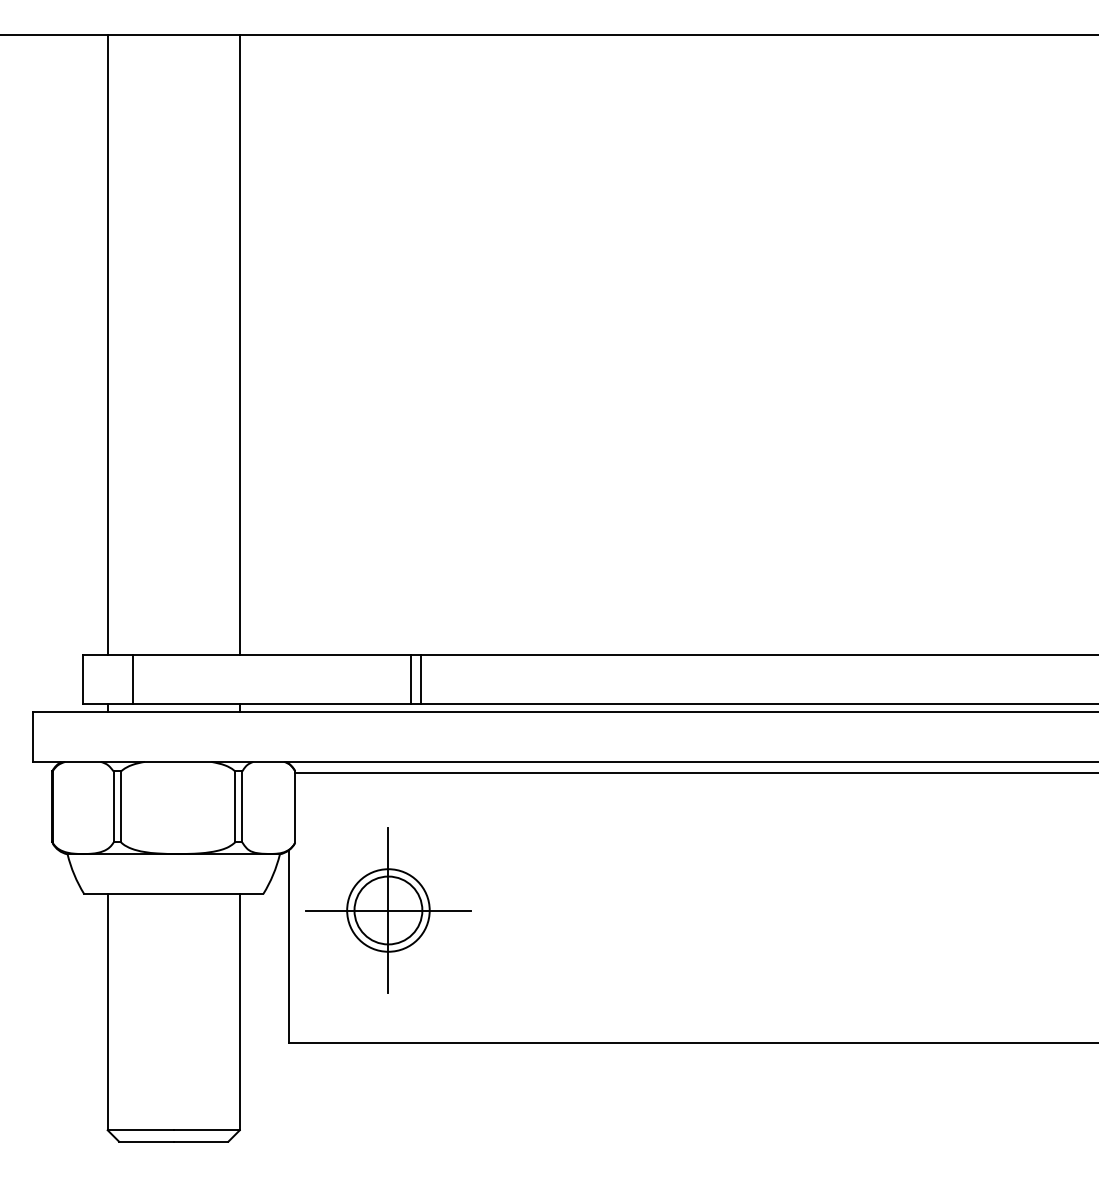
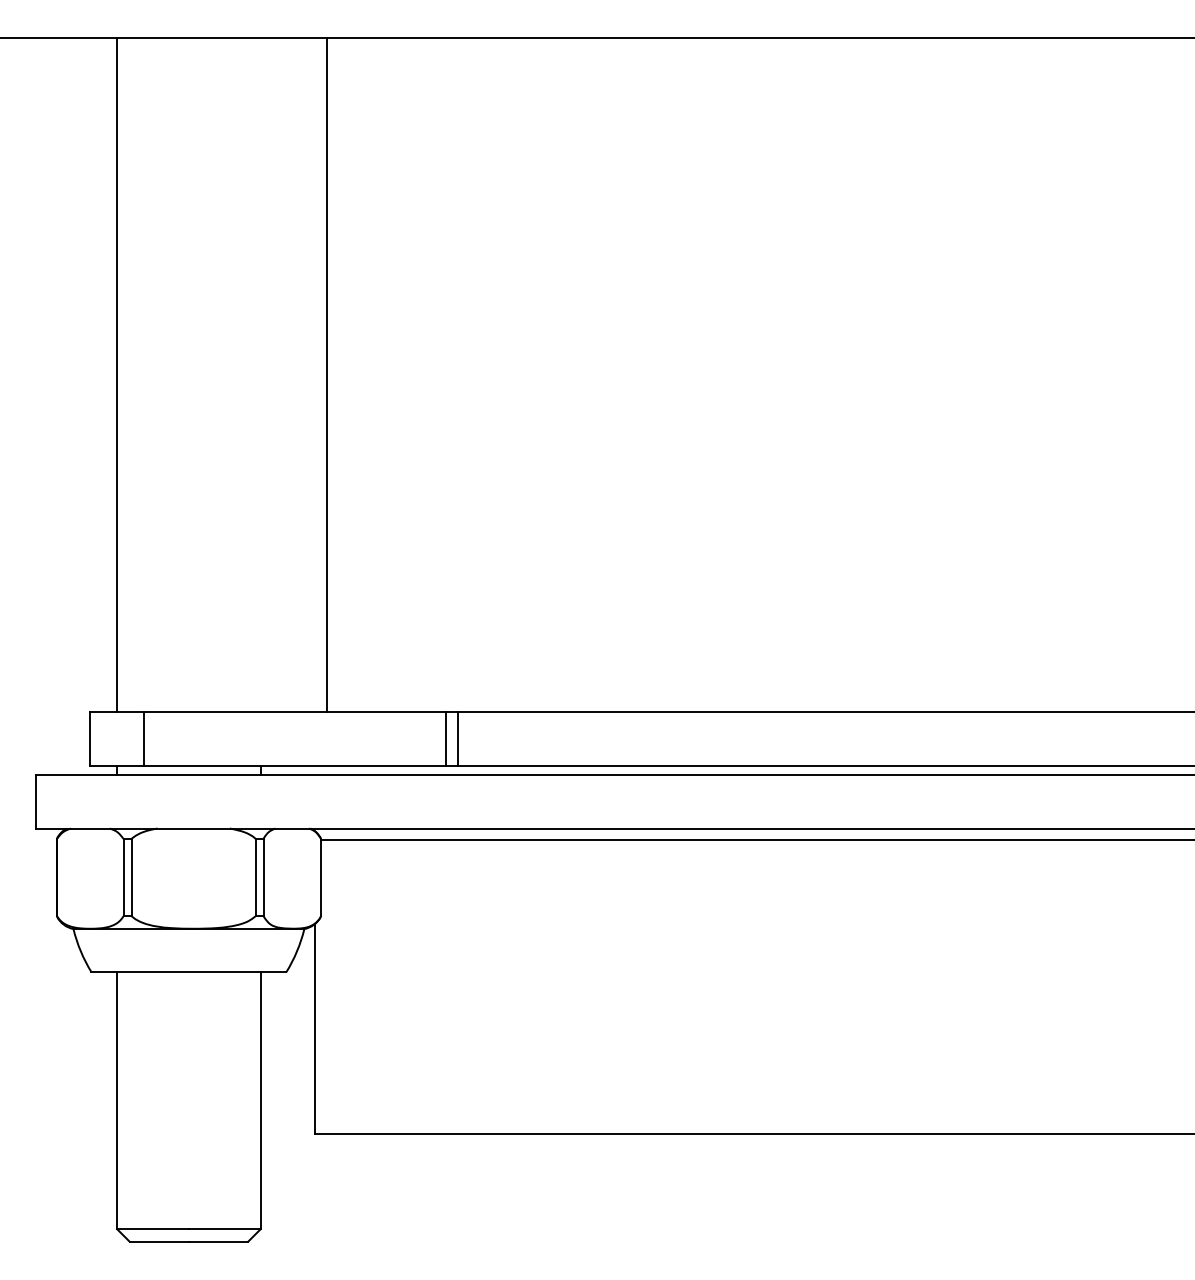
line: (239, 344) -> (326, 374), moved
part: (388, 910) -> (422, 990), removed

